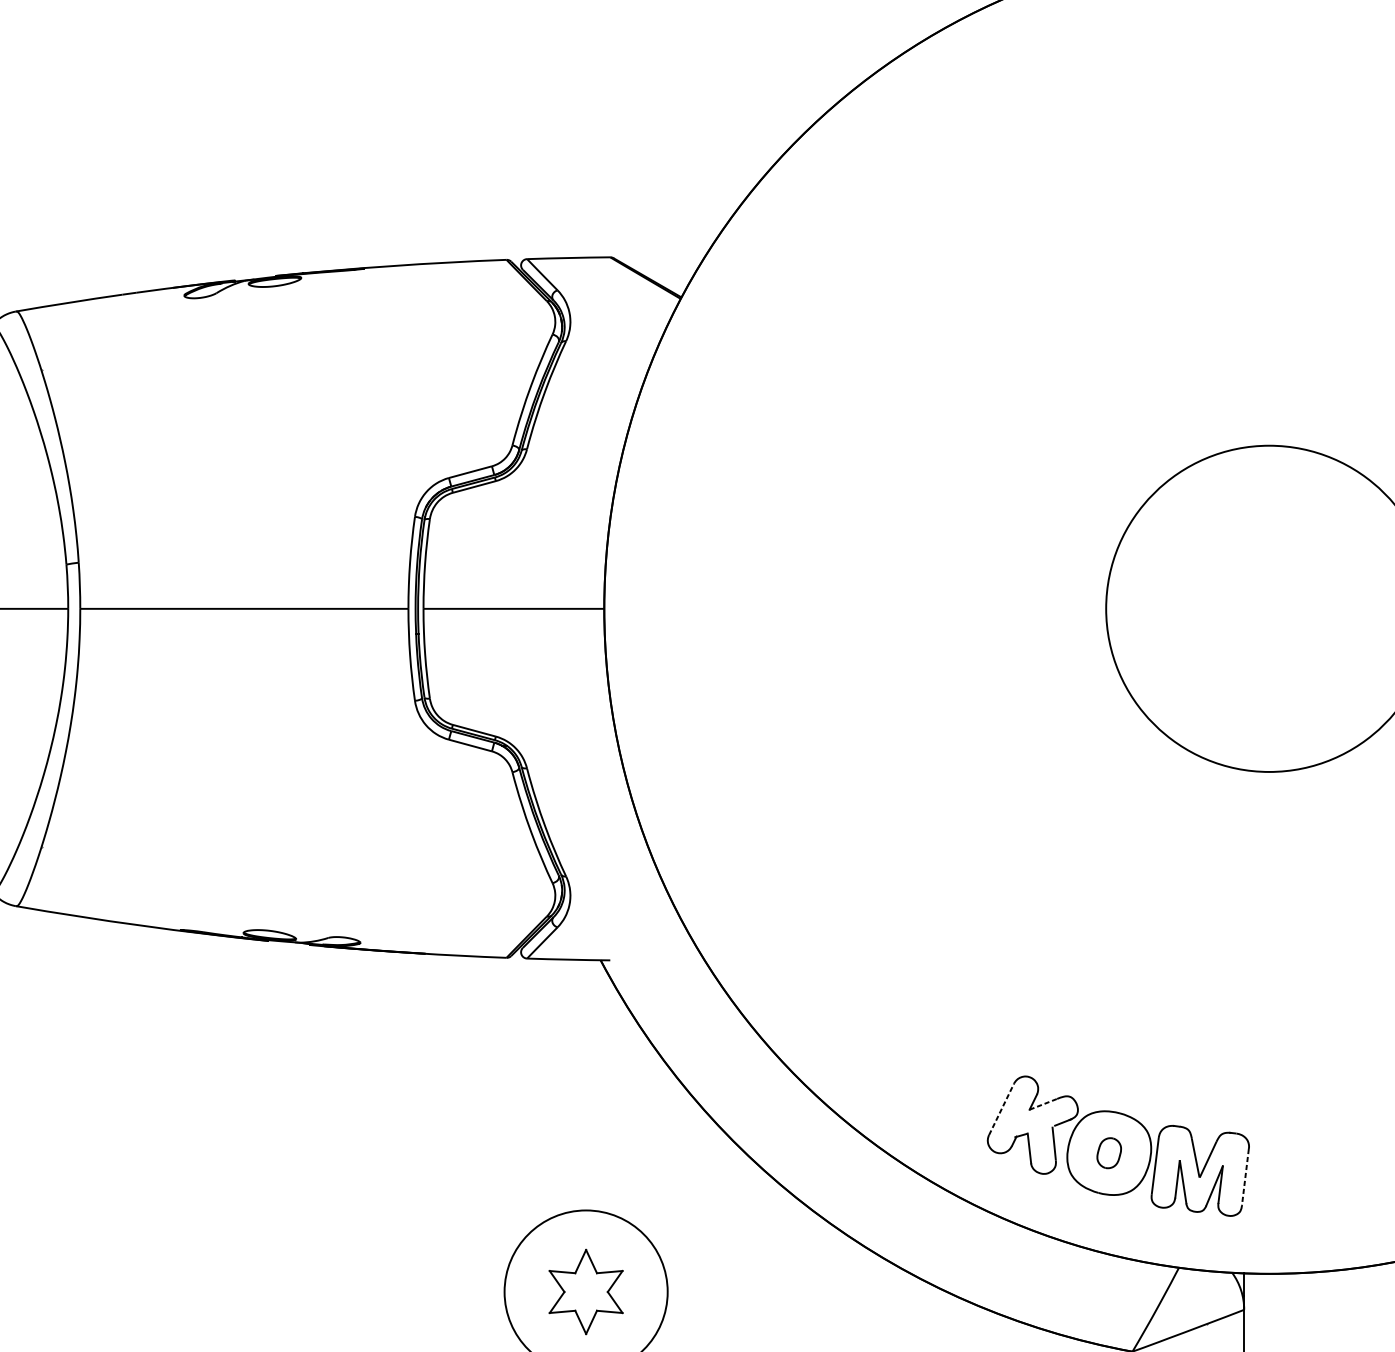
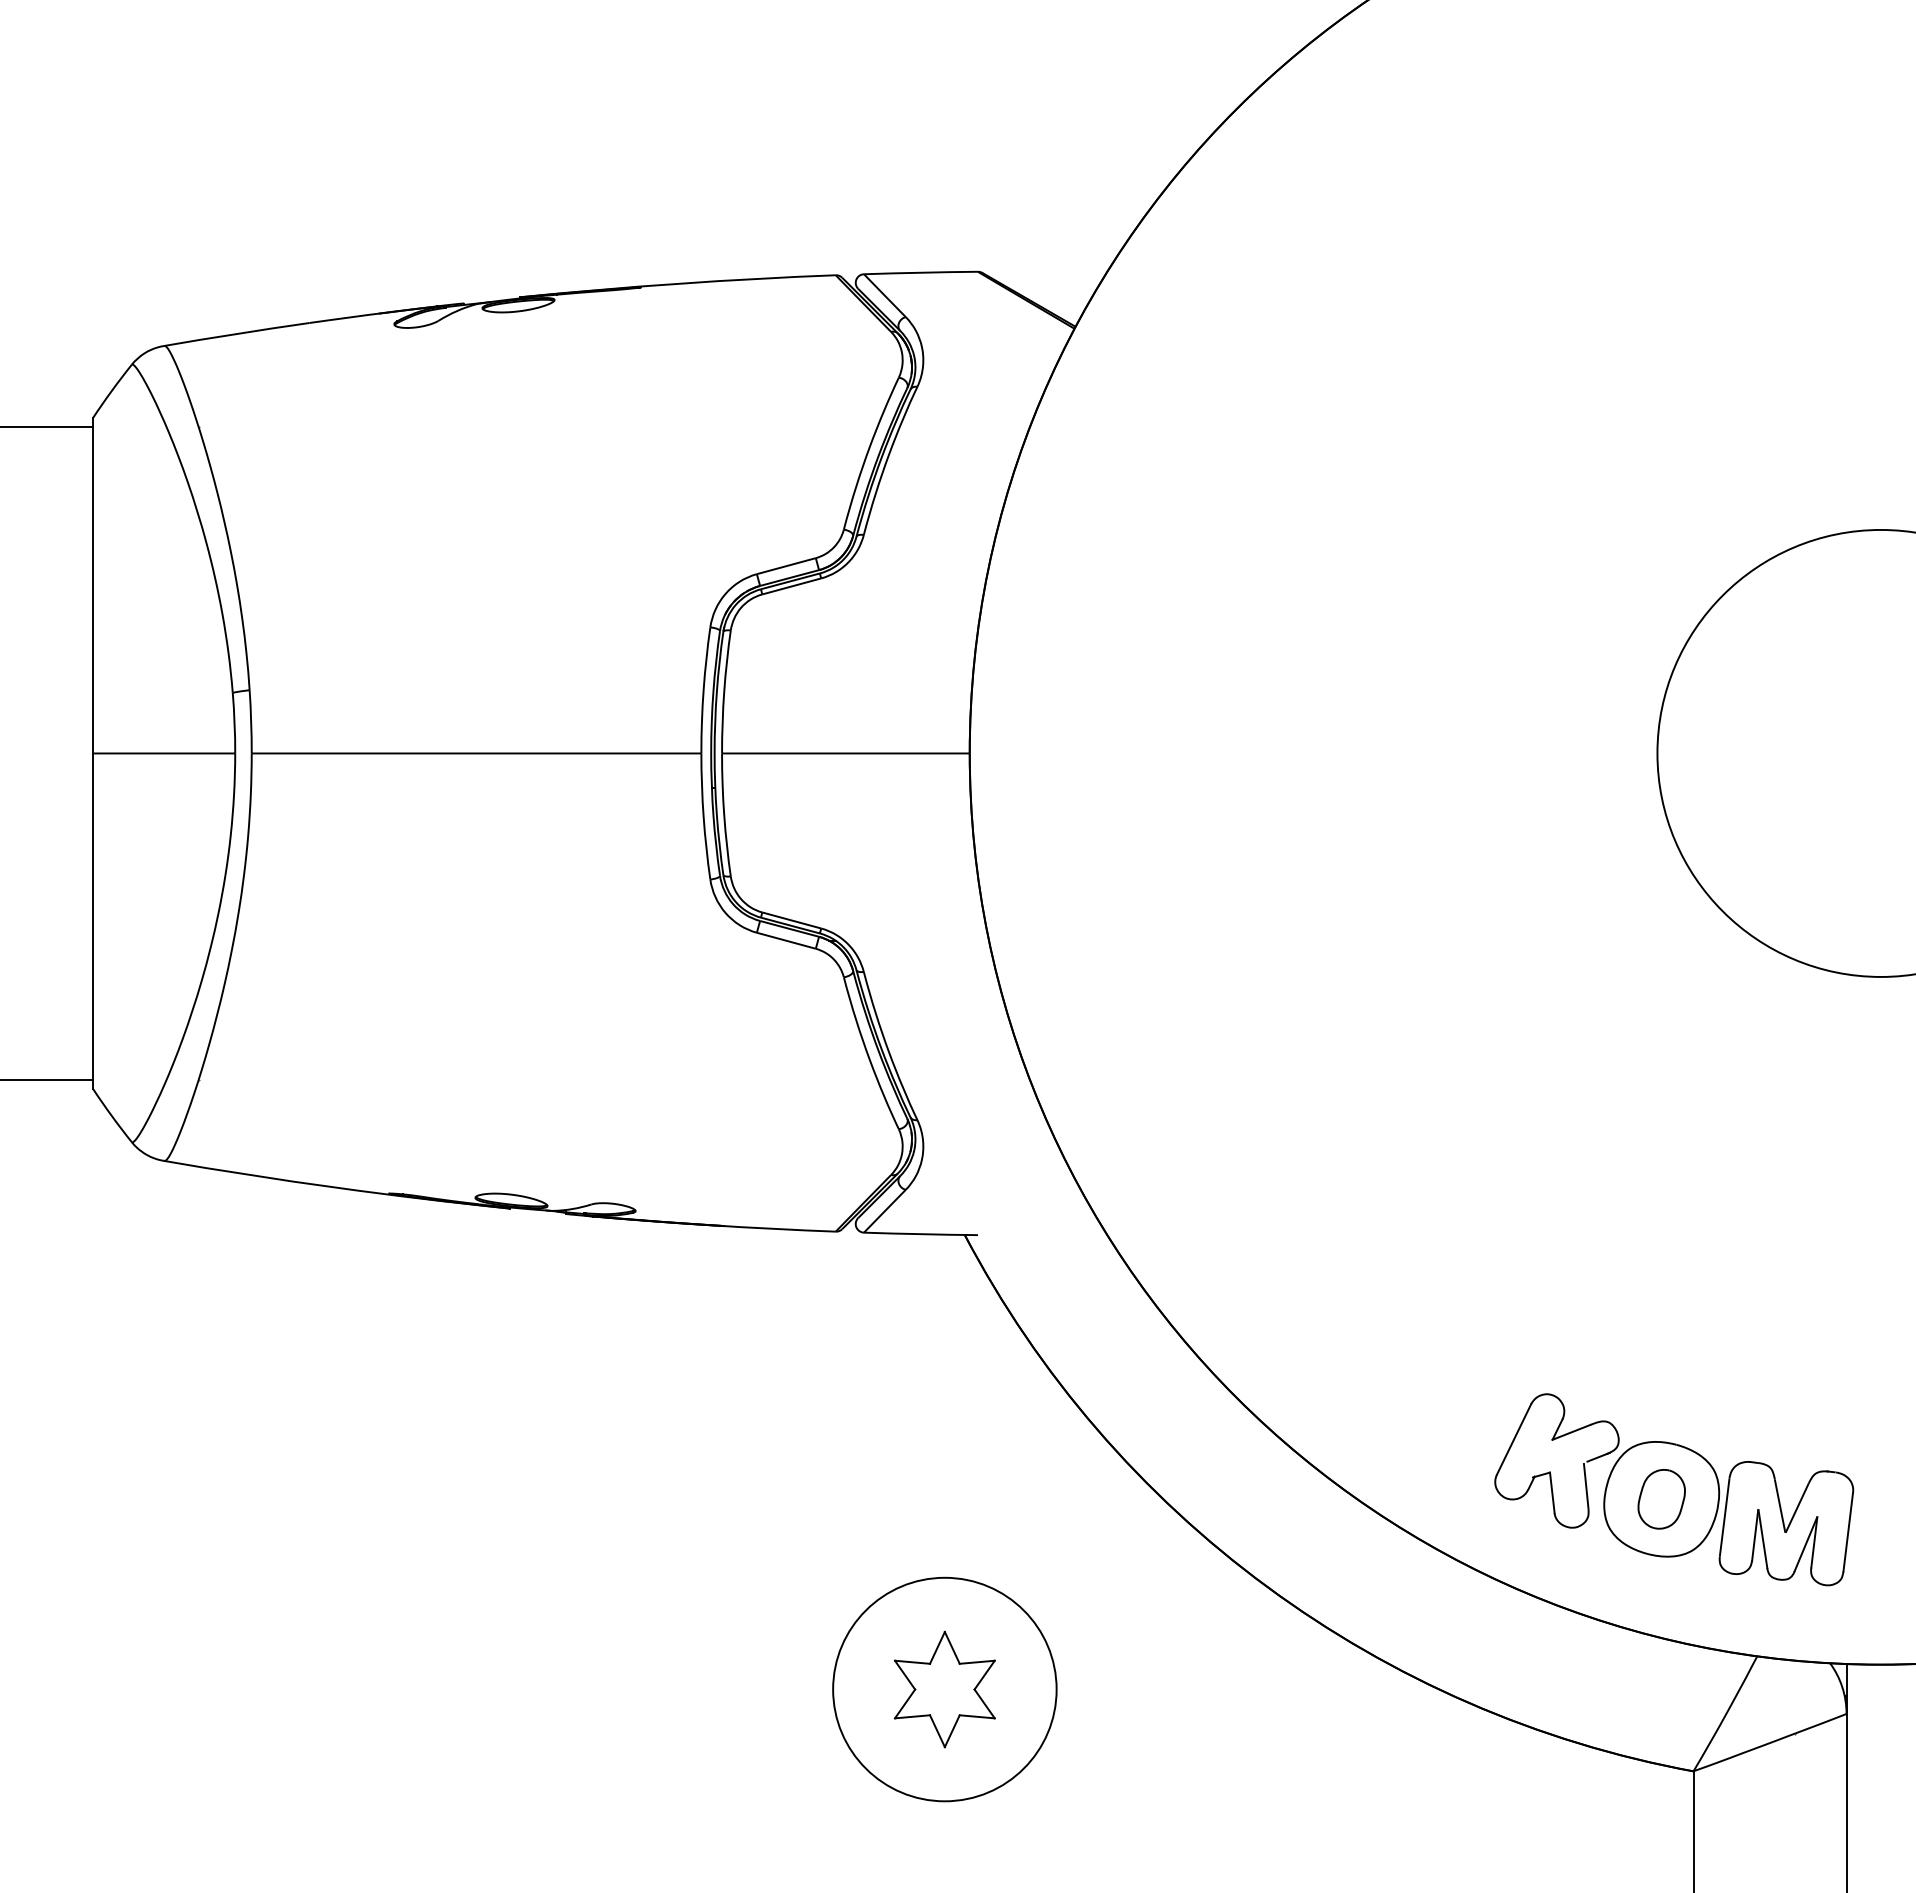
line: (1043, 1104) -> (1571, 1432), dashed -> solid
line: (1001, 1108) -> (1514, 1438), dashed -> solid
part: (1109, 1153) -> (1661, 1499), size x1.43
line: (1245, 1178) -> (1848, 1533), dashed -> solid

